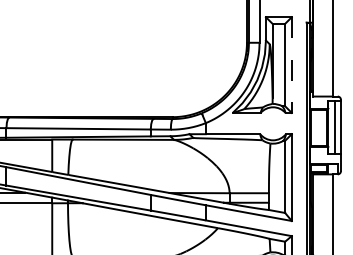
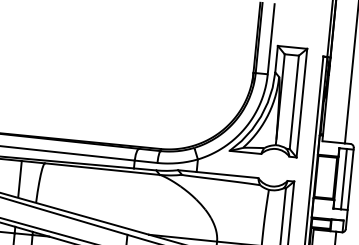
line: (291, 65) -> (301, 103), dashed -> solid

